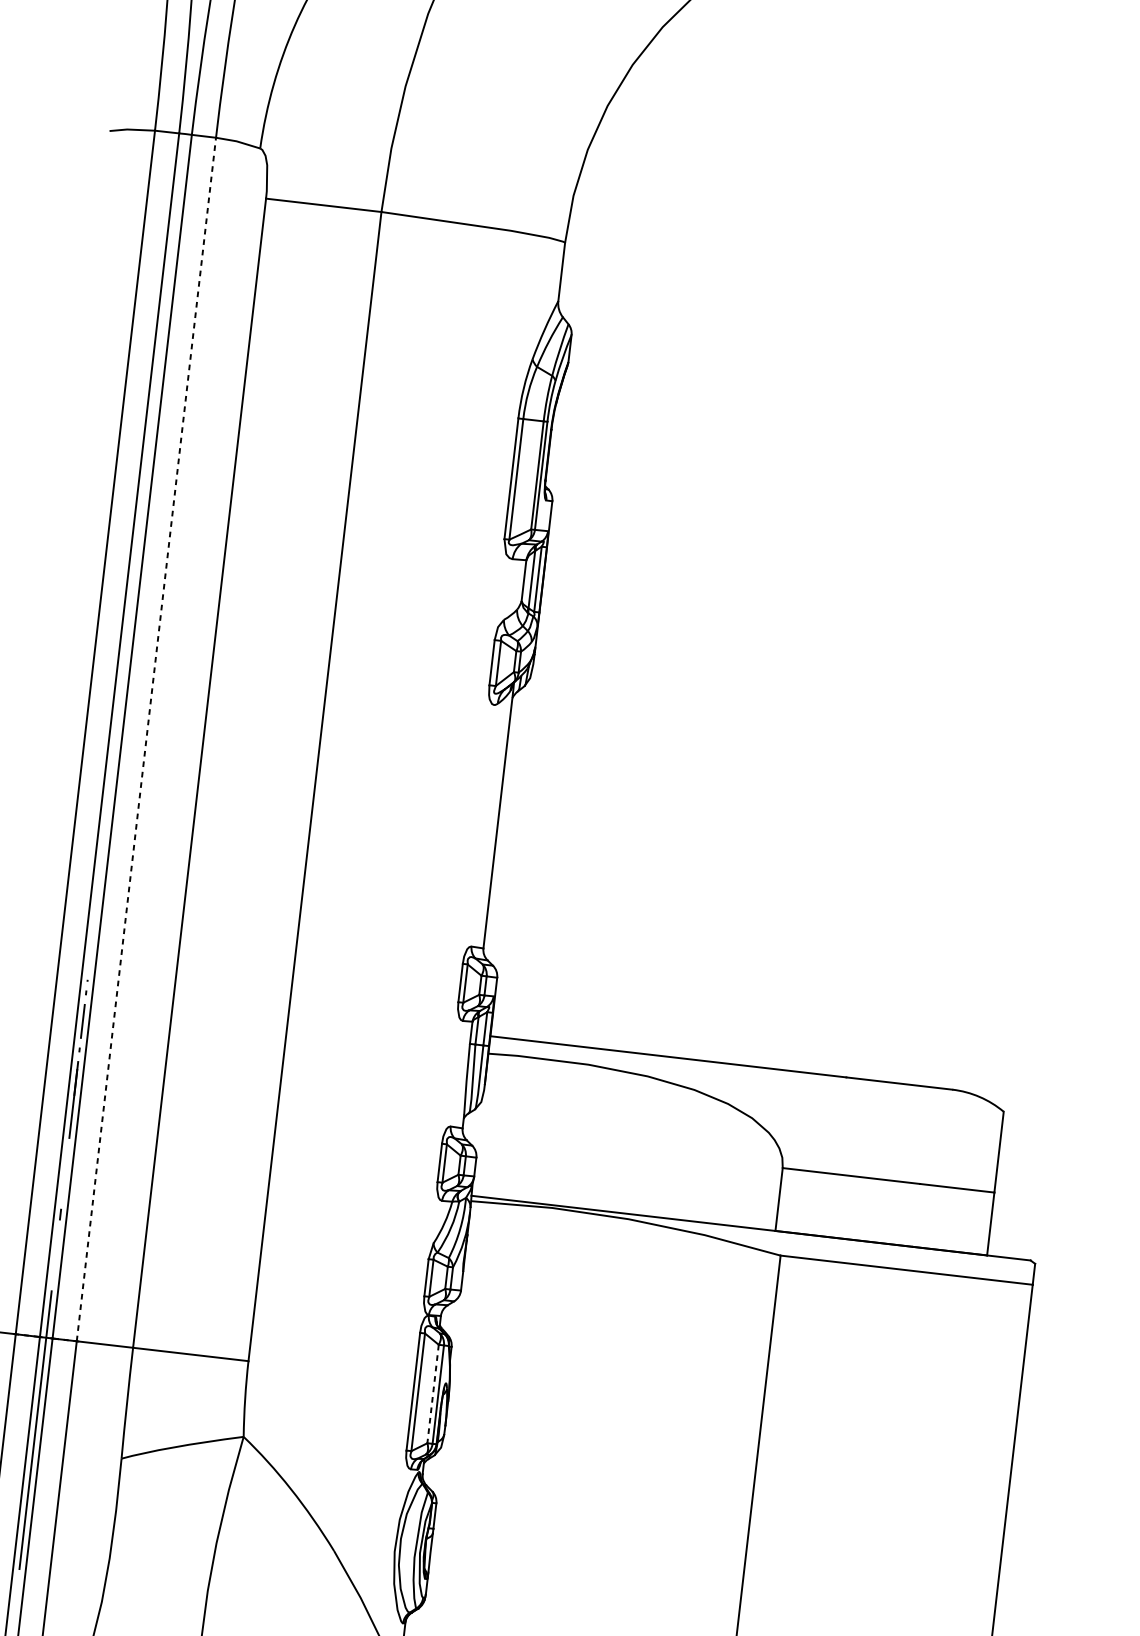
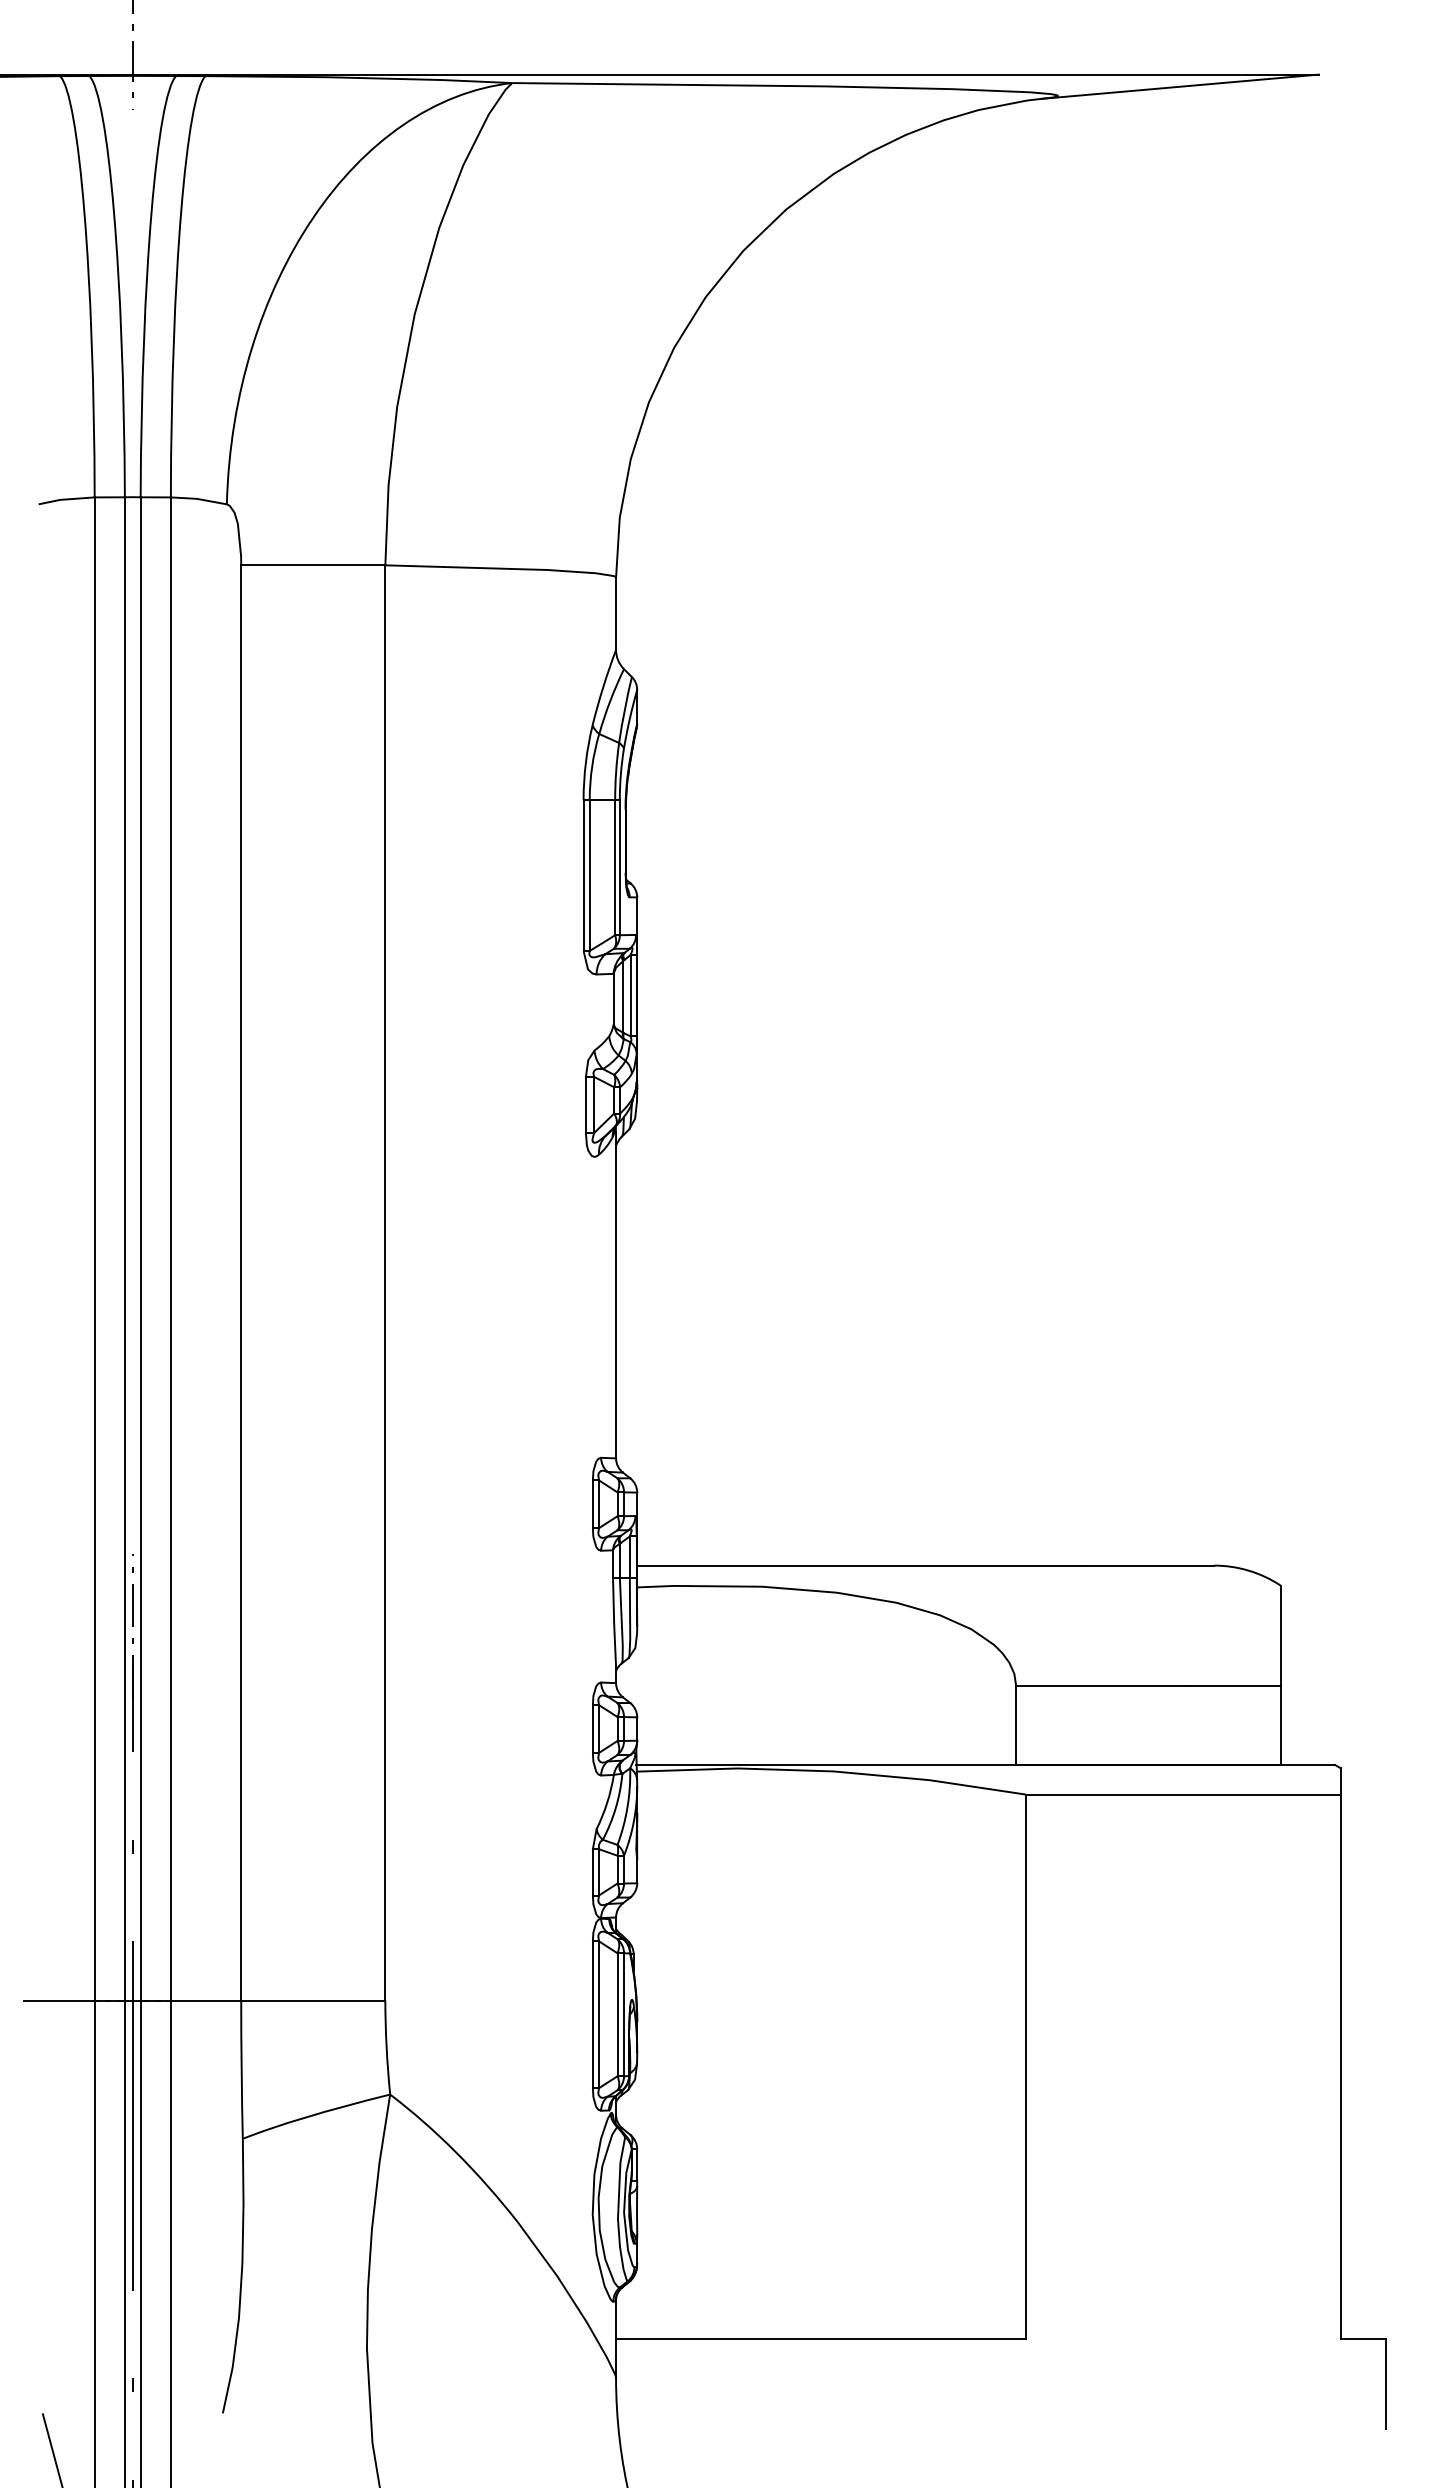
line: (146, 739) -> (170, 1248), dashed -> solid
line: (432, 1394) -> (617, 2015), dashed -> solid

